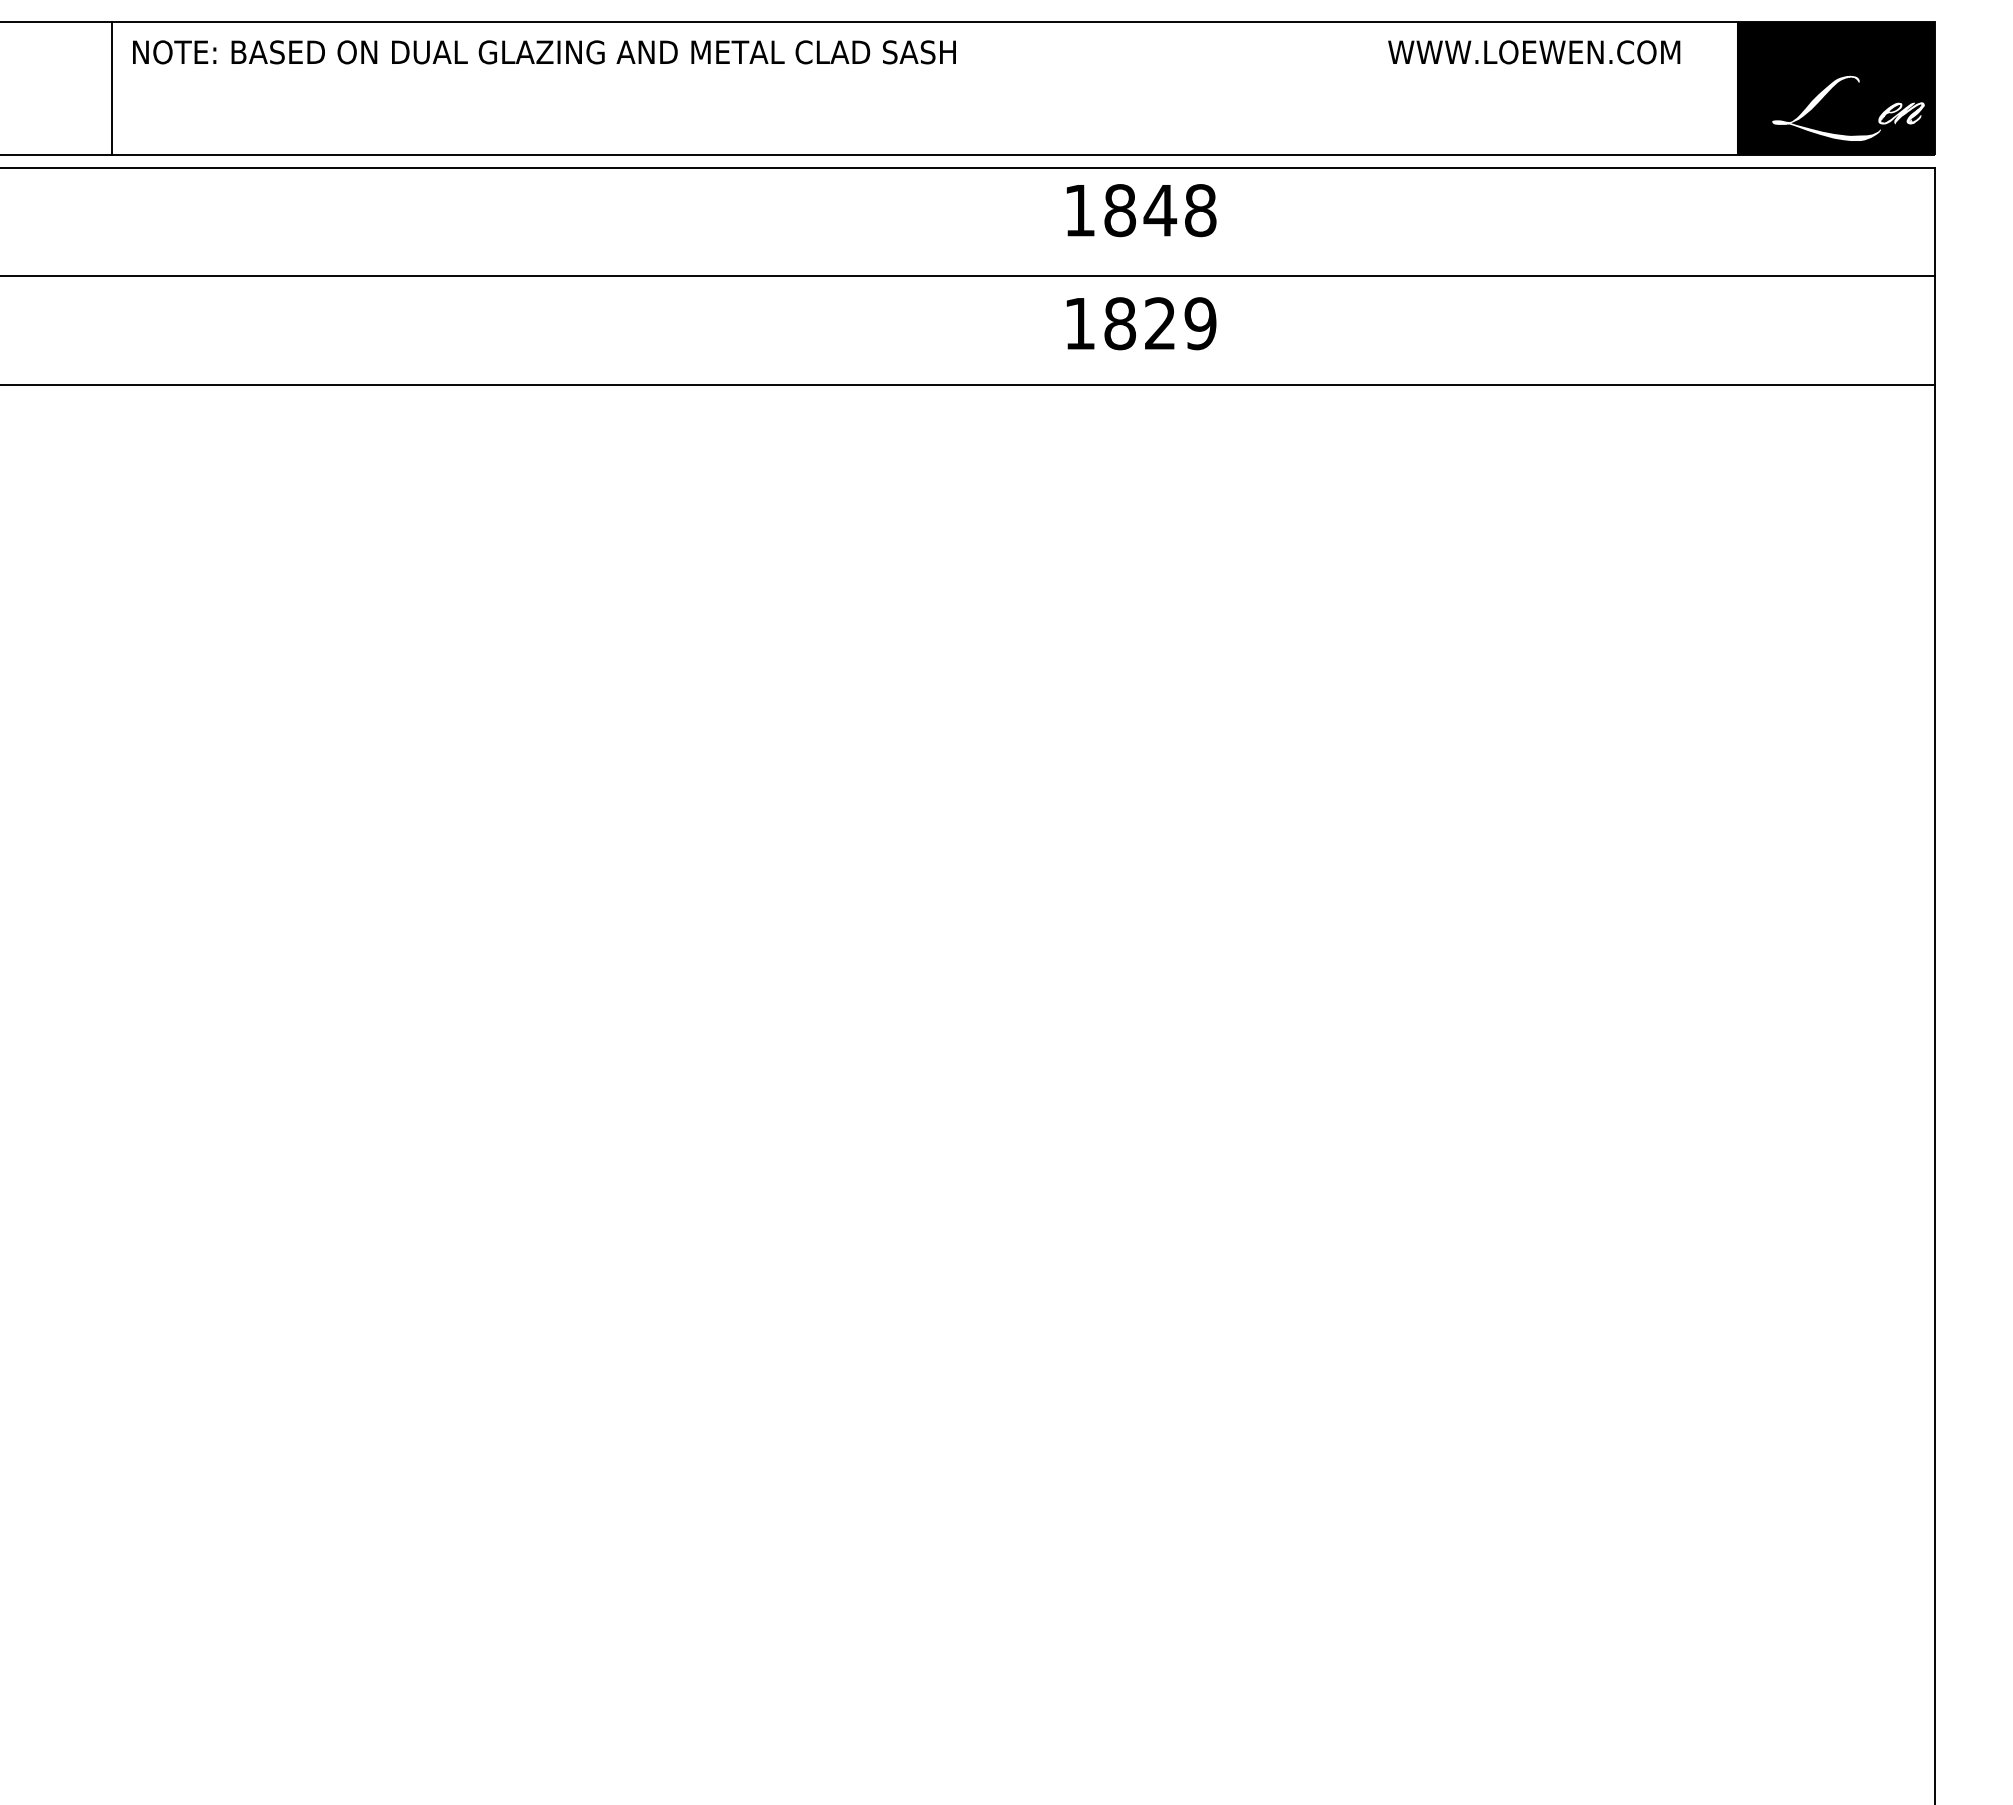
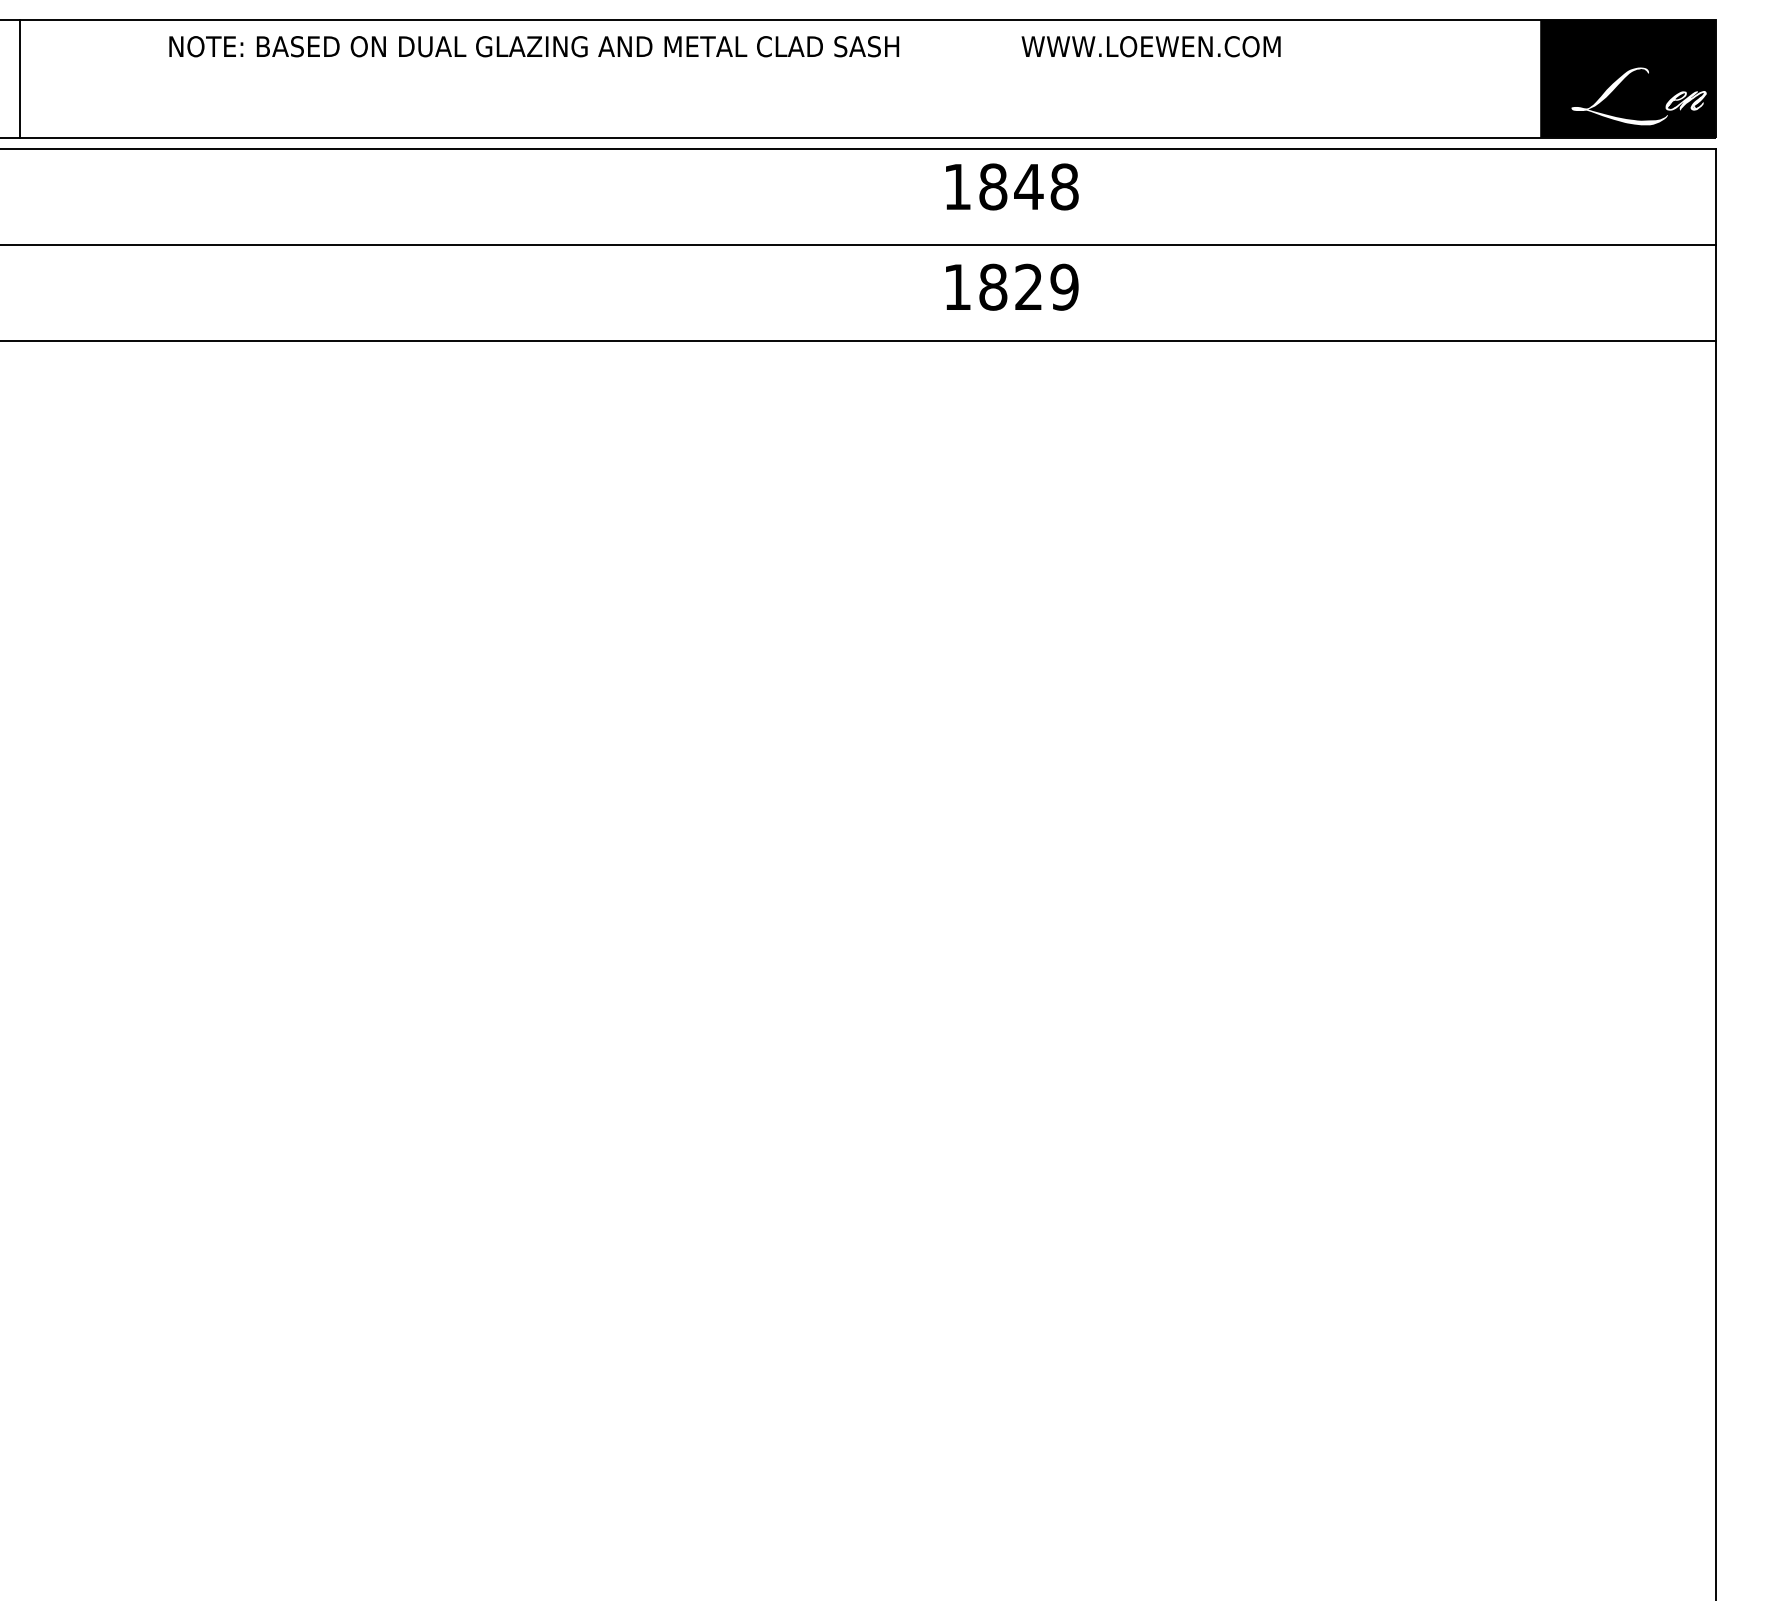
text: (544, 52) -> (534, 46), moved
text: (1534, 52) -> (1151, 46), moved
line: (112, 87) -> (19, 77), moved

